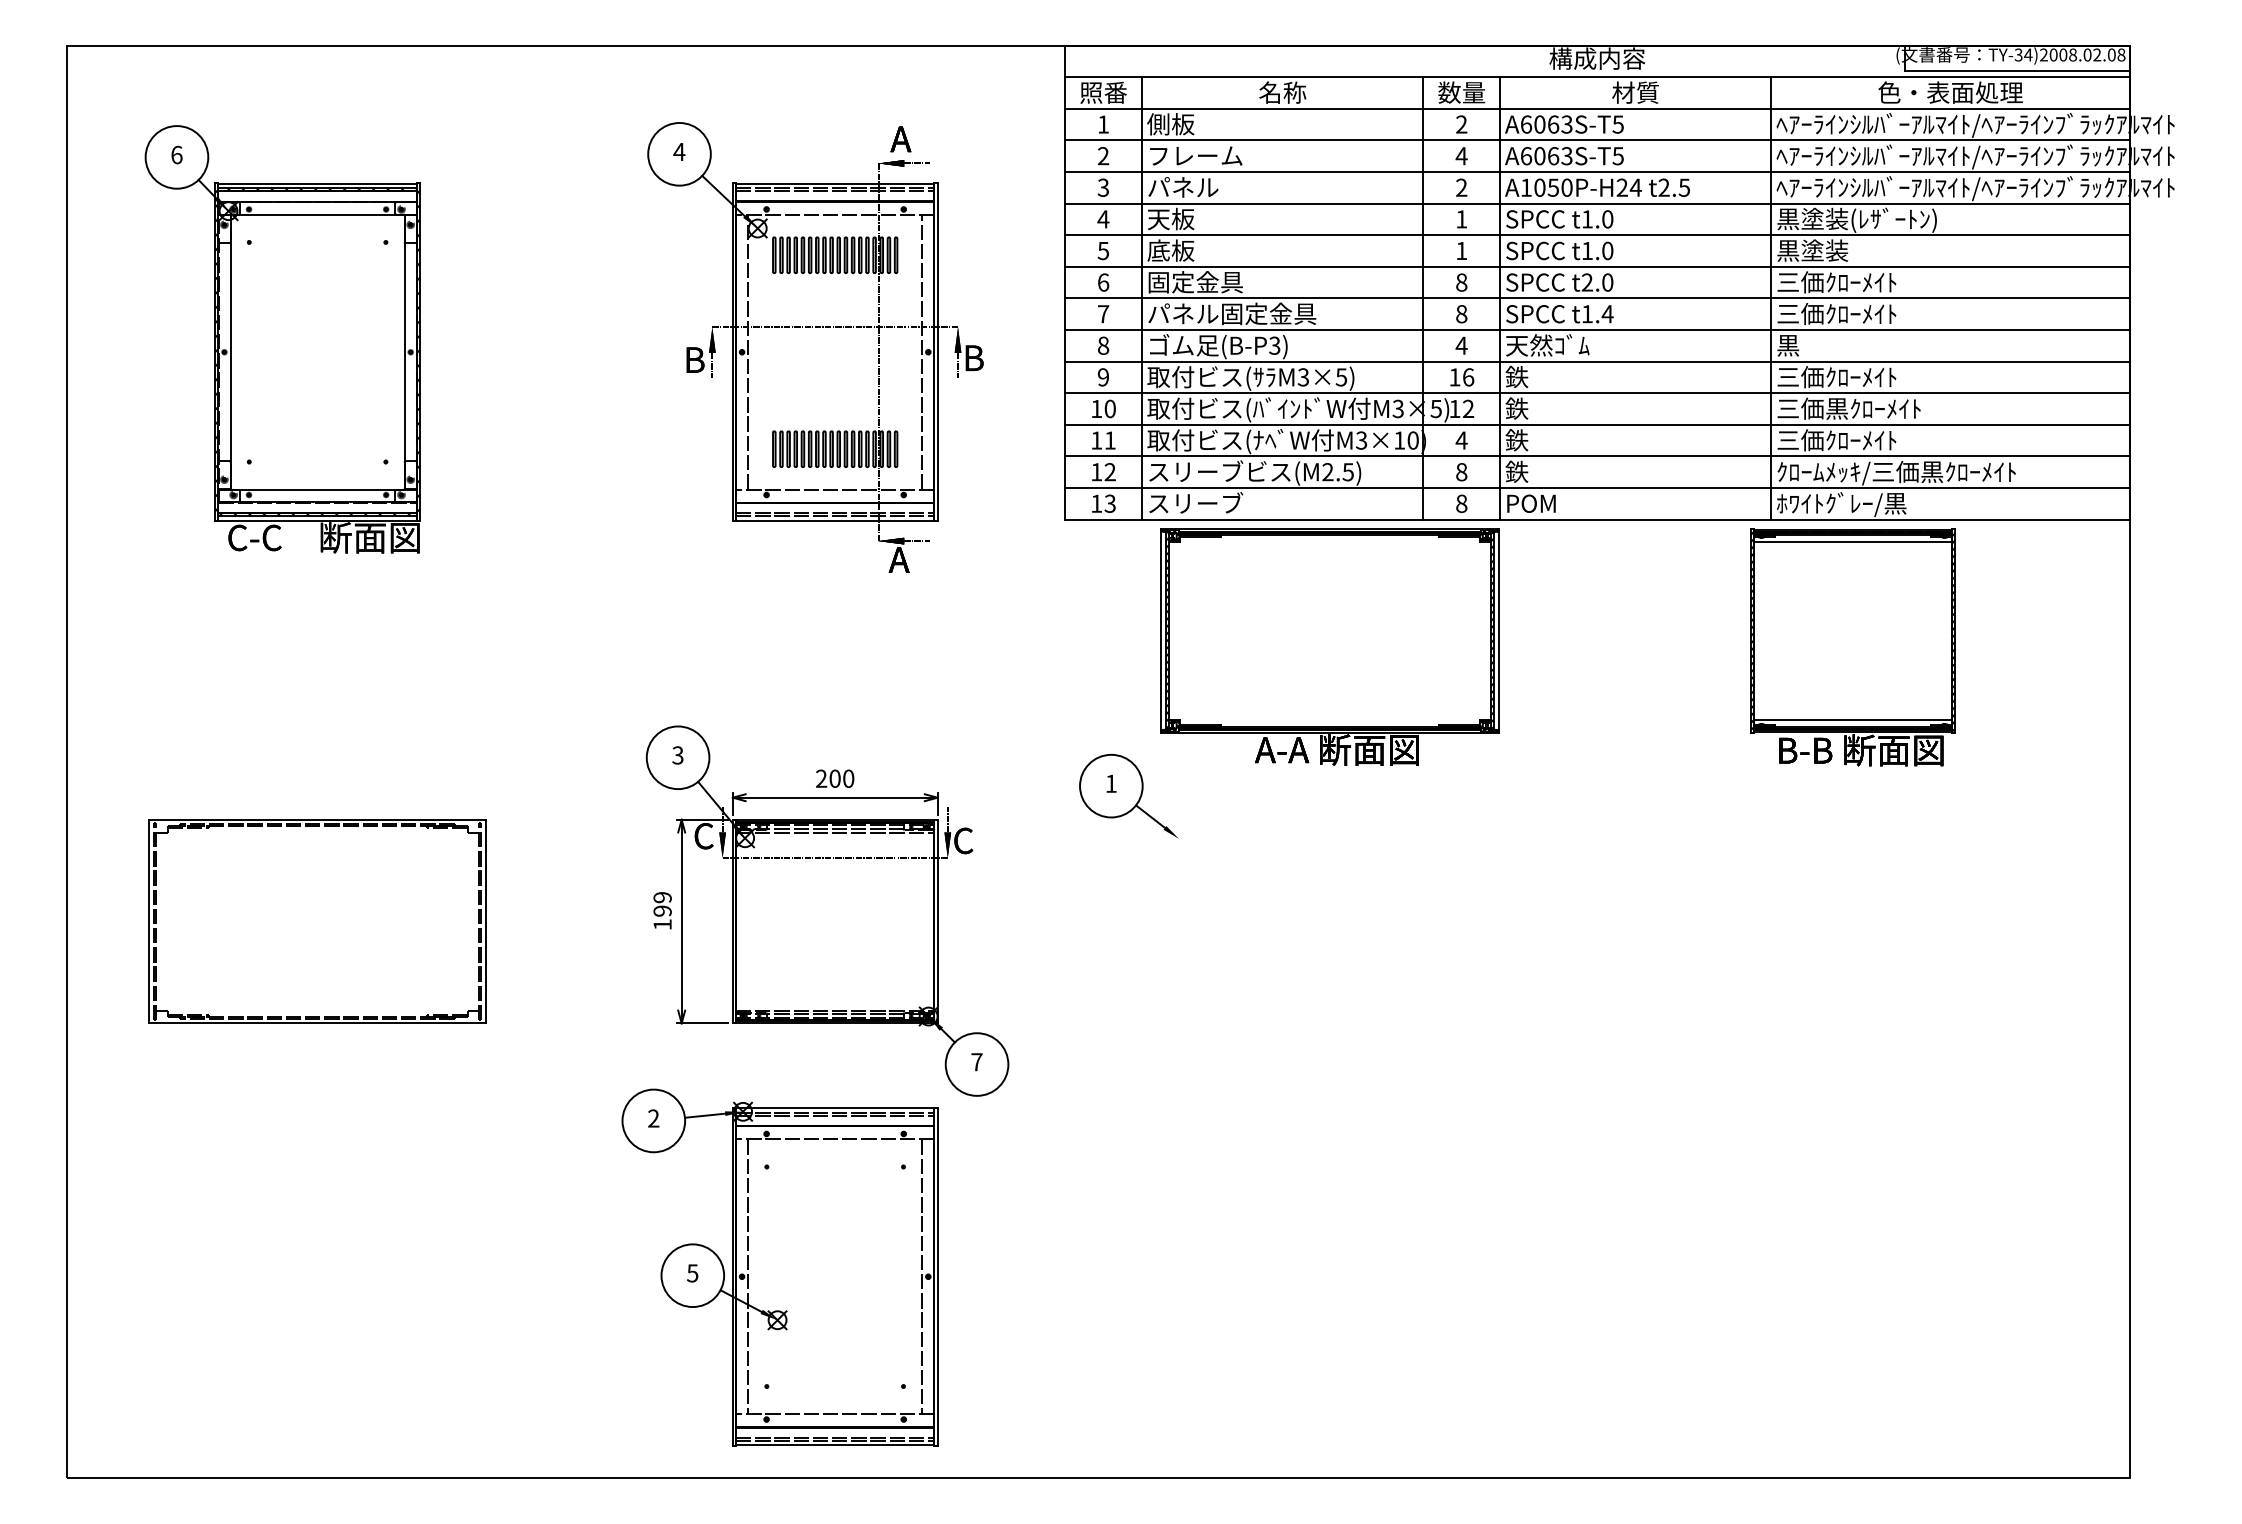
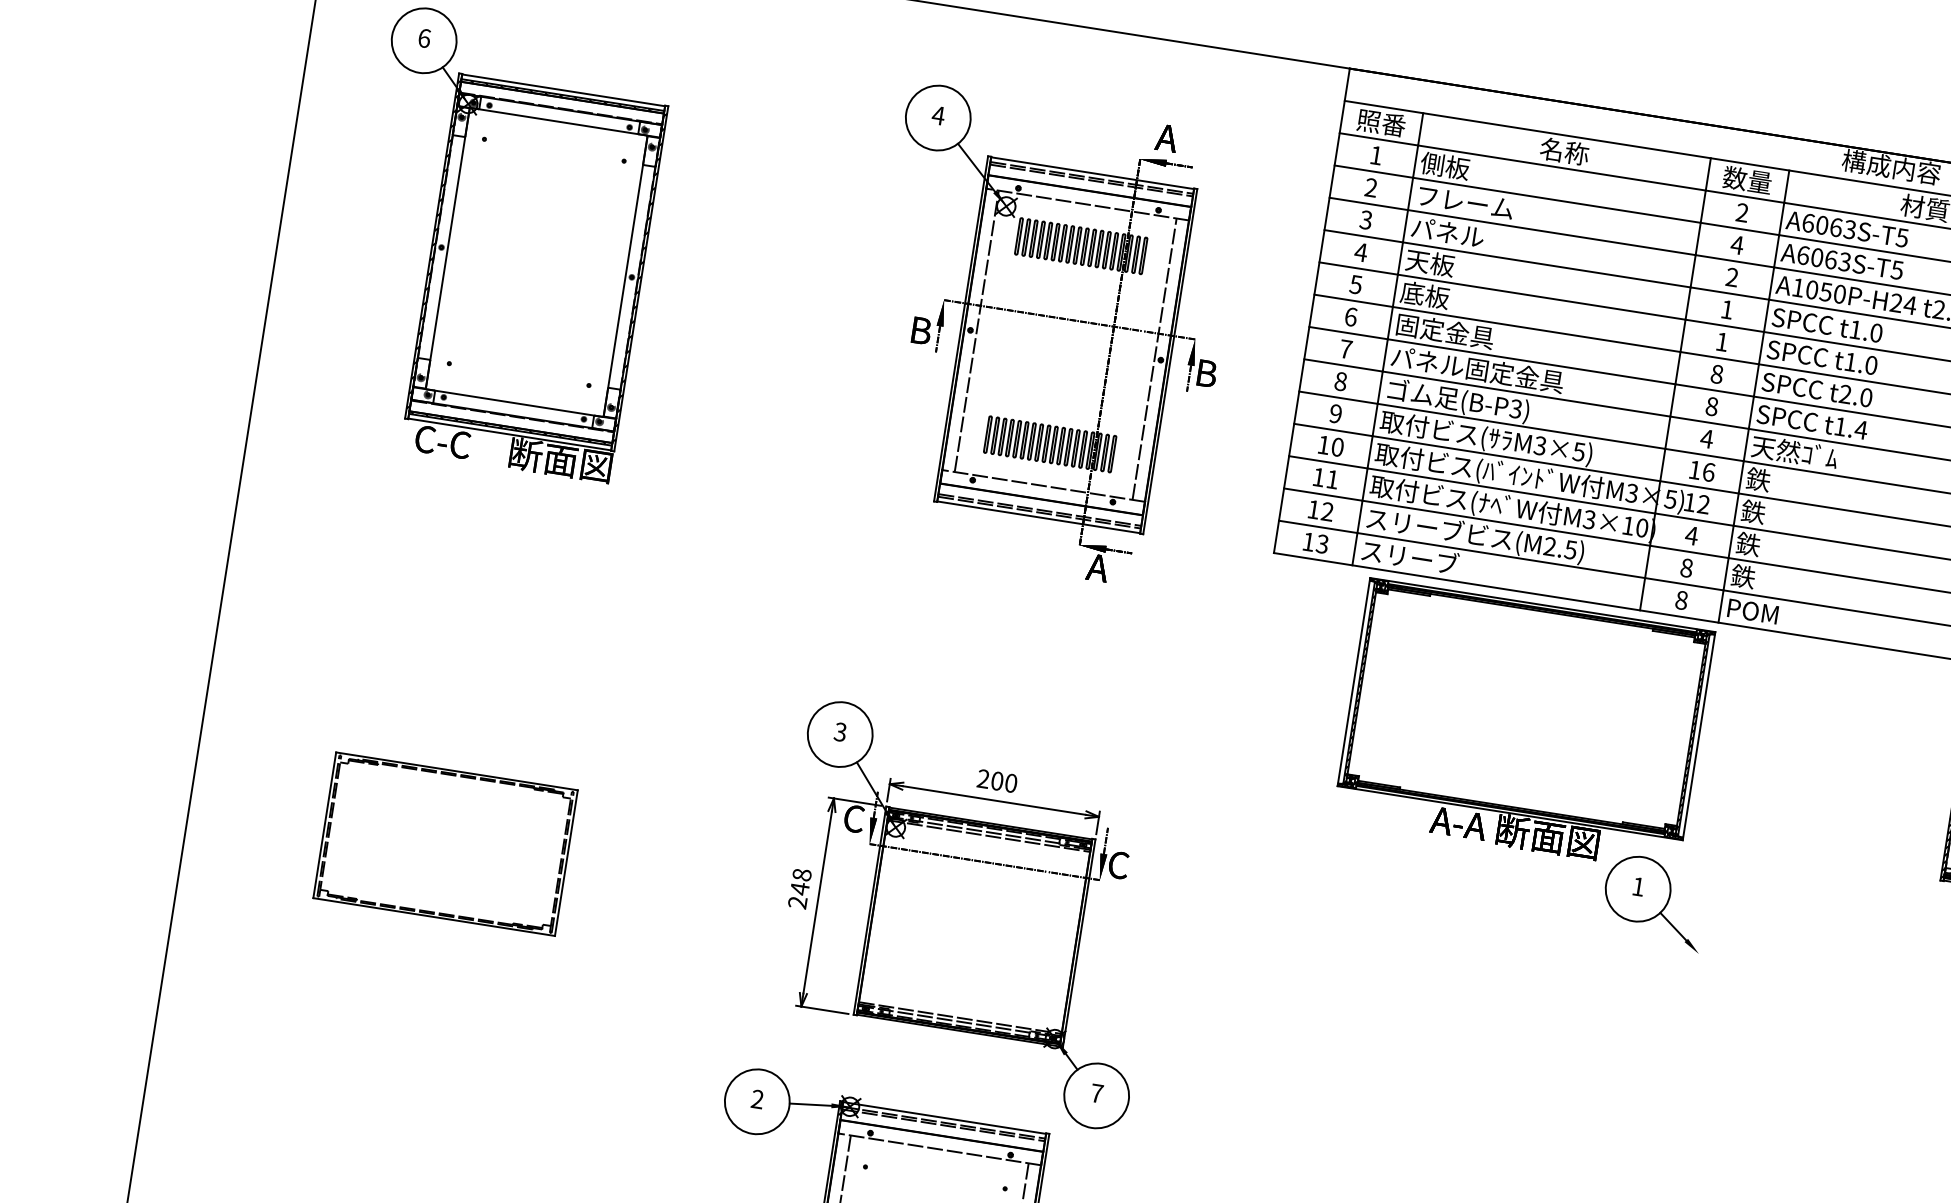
part: (1128, 795) -> (1654, 901), moved
text: (662, 911) -> (799, 889), 199 -> 248
part: (317, 921) -> (445, 844), size x0.7

